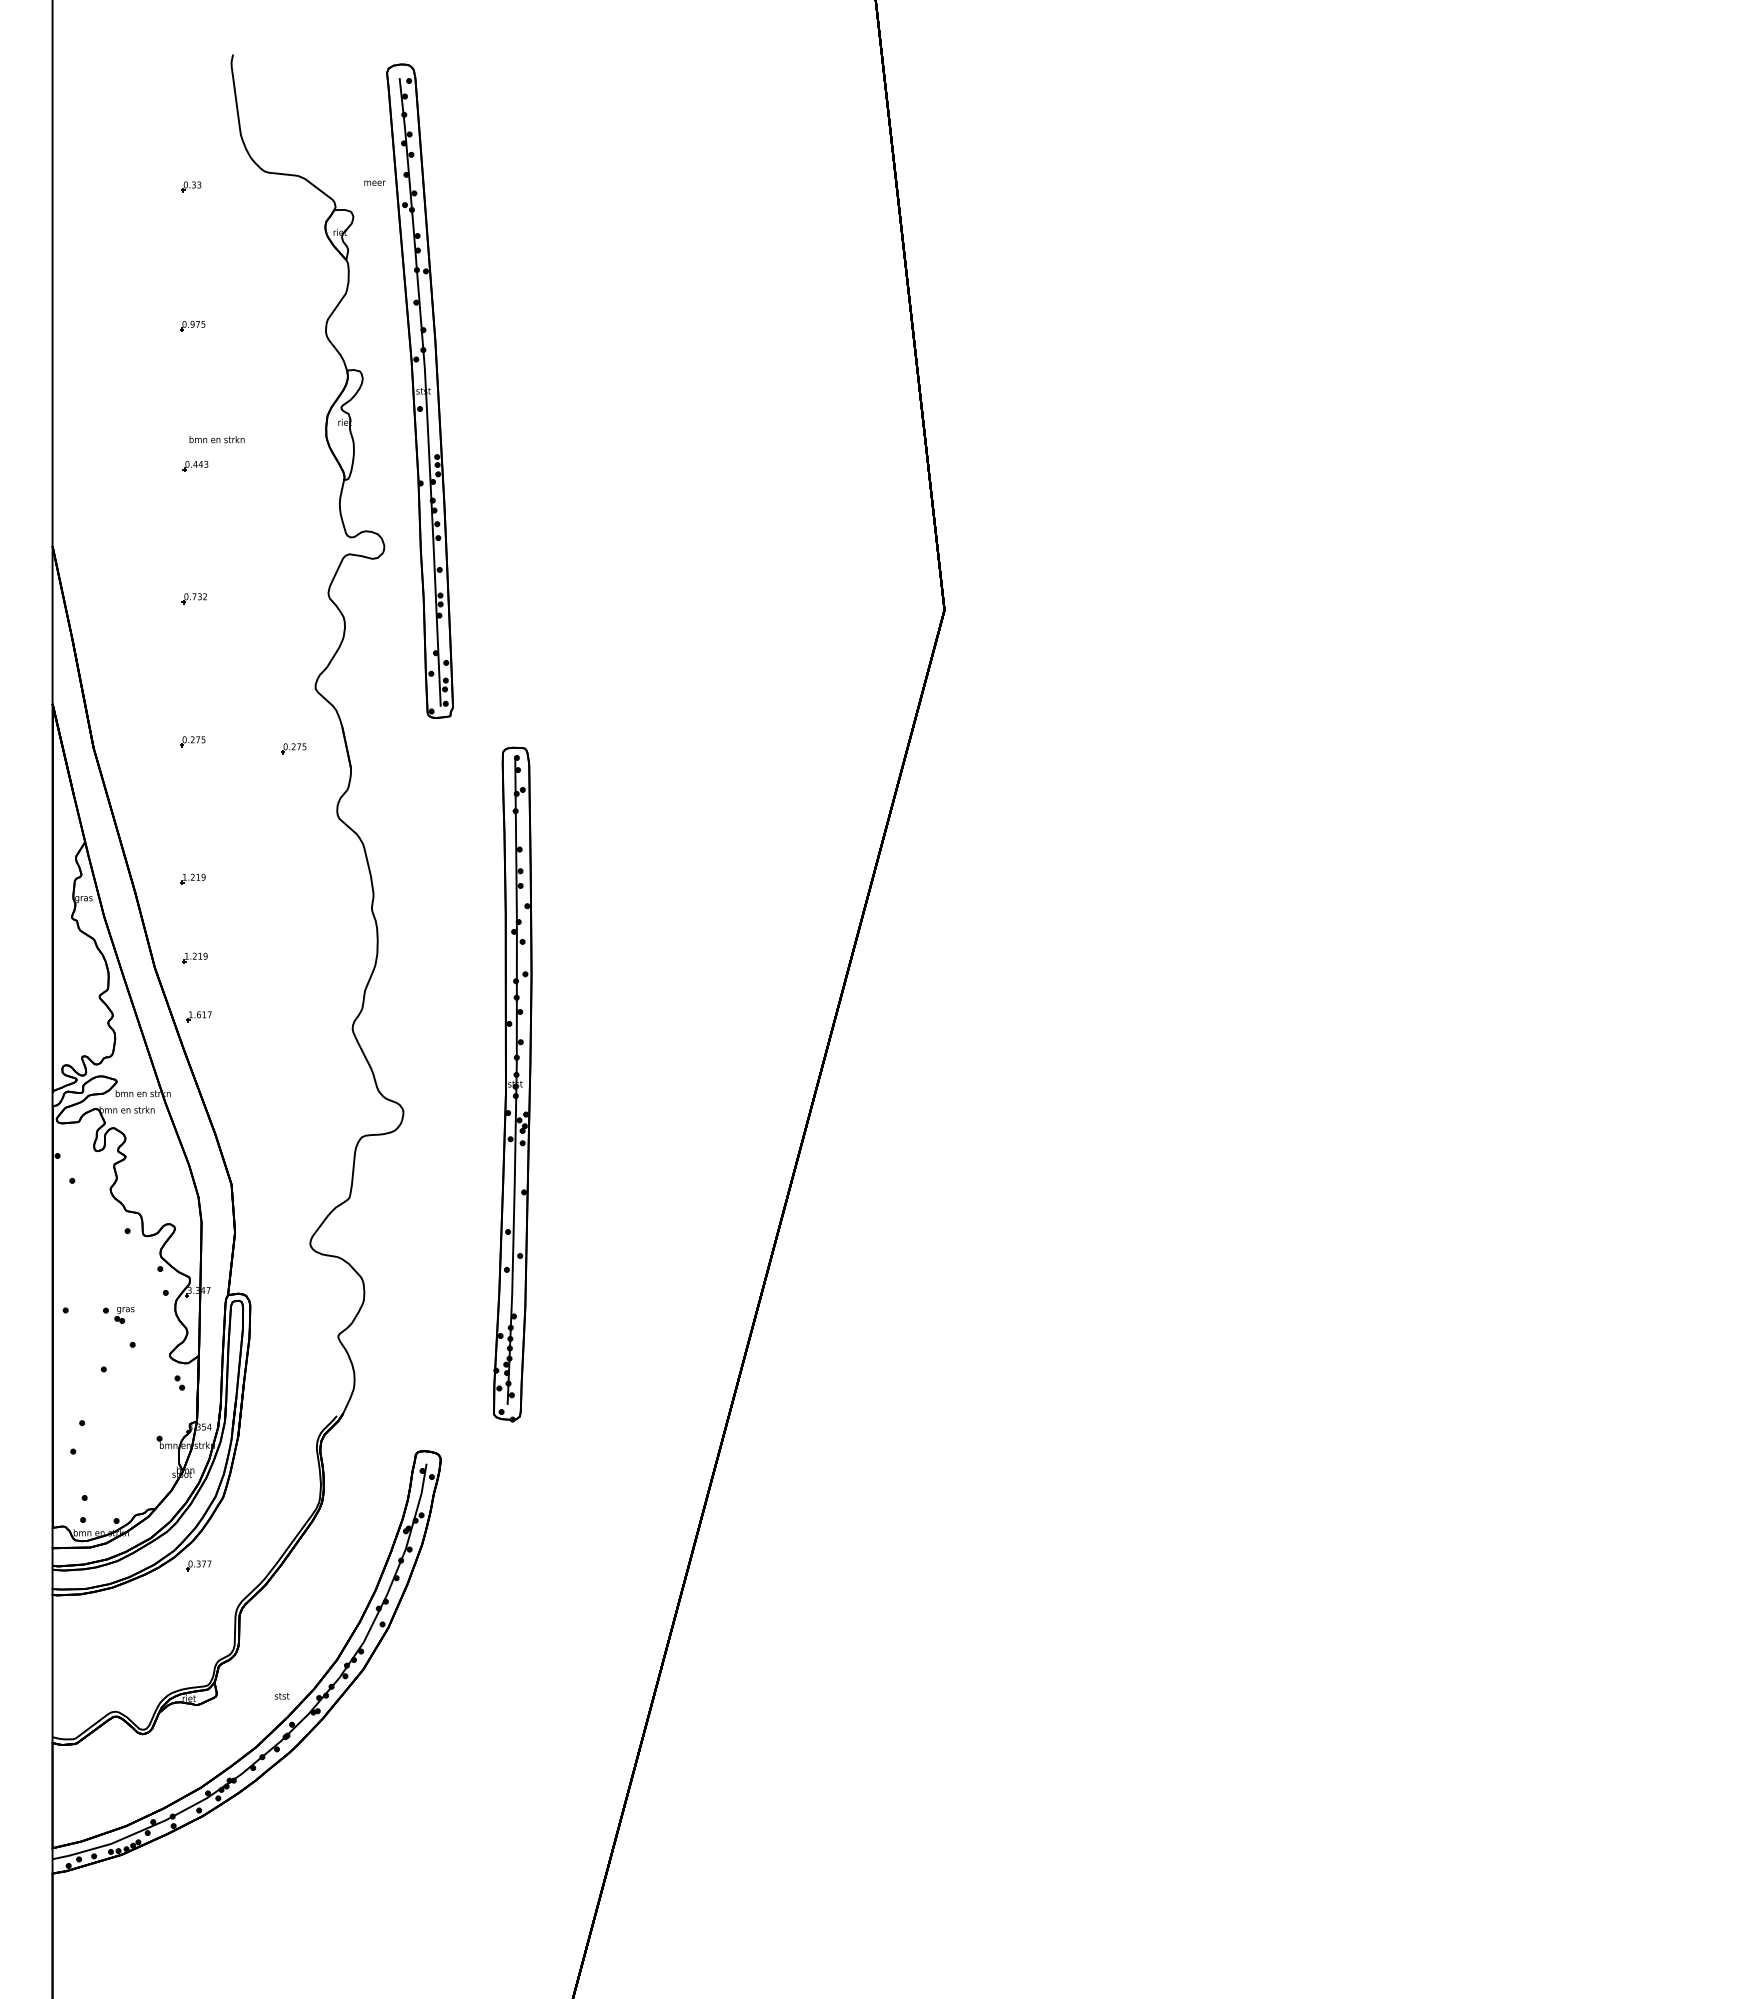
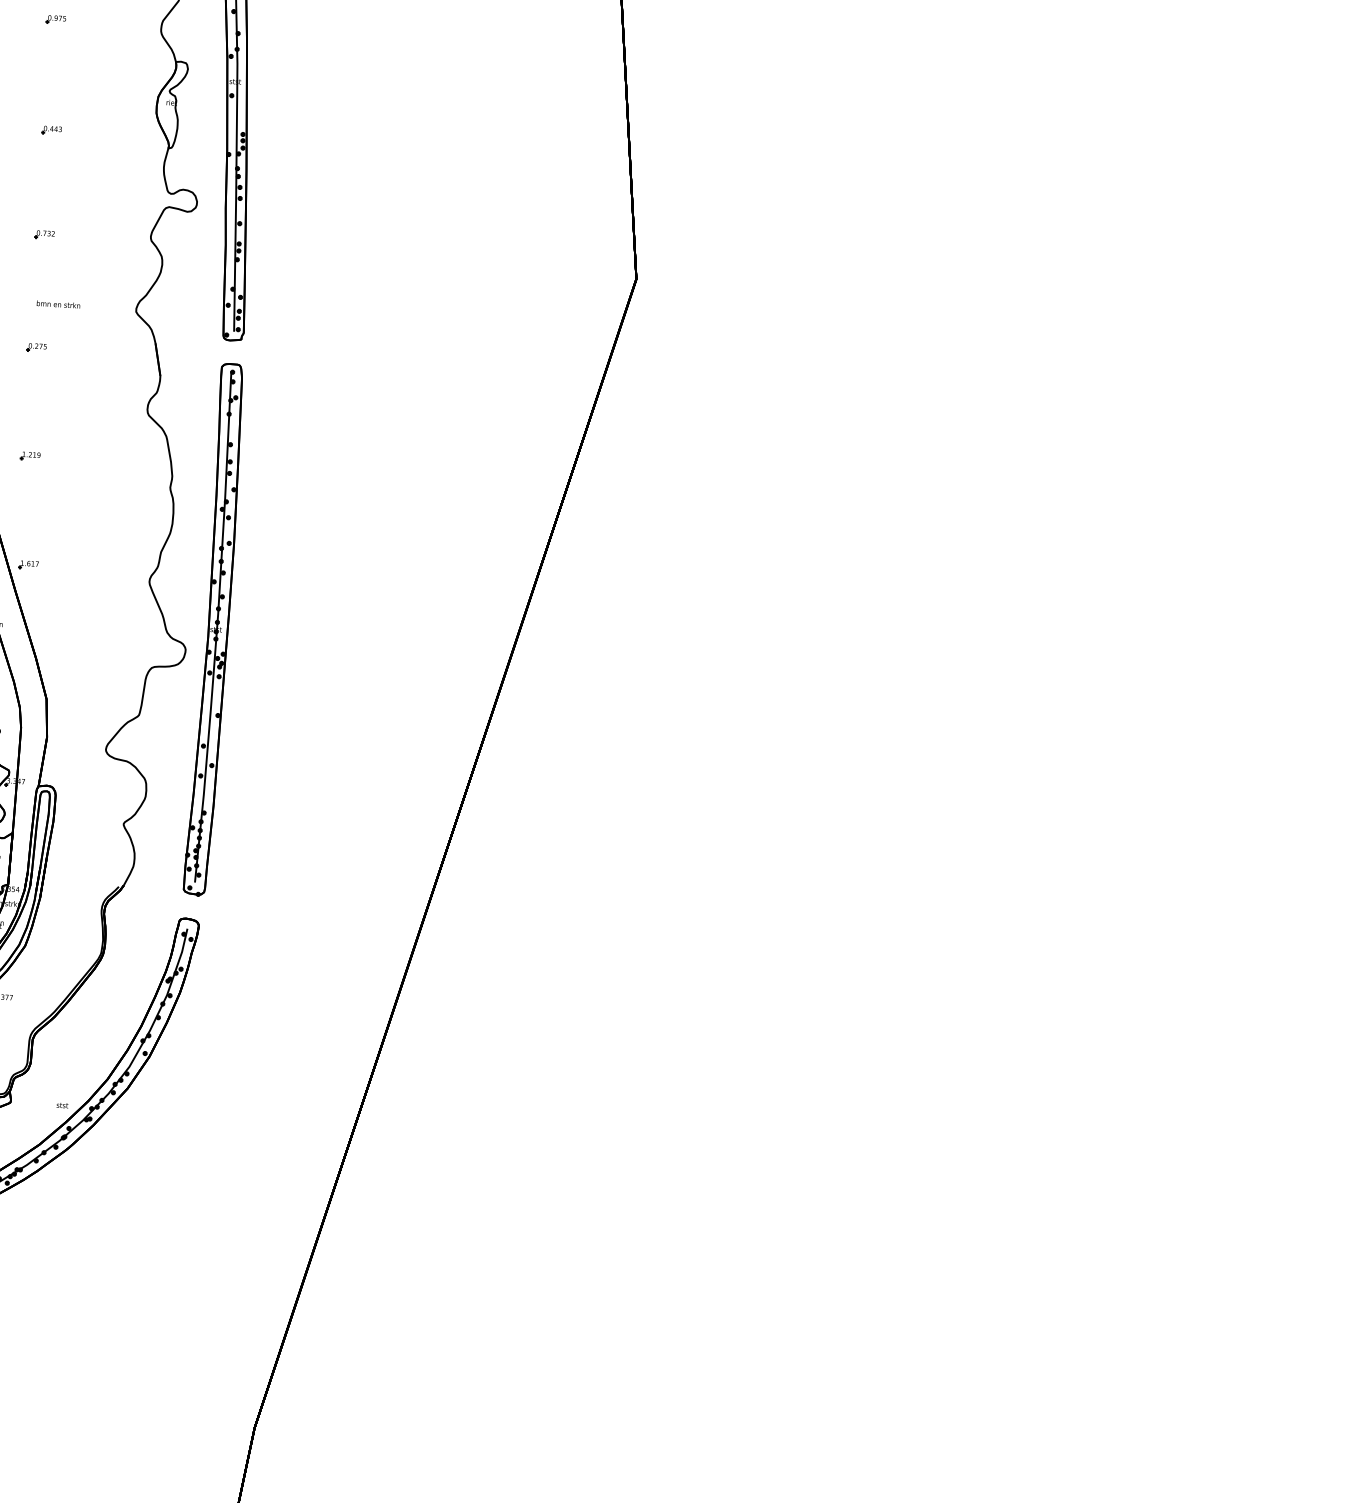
text: (216, 439) -> (58, 304), moved
part: (293, 748) -> (115, 357), removed
part: (194, 957) -> (27, 518), removed
part: (512, 1084) -> (213, 629), moved

